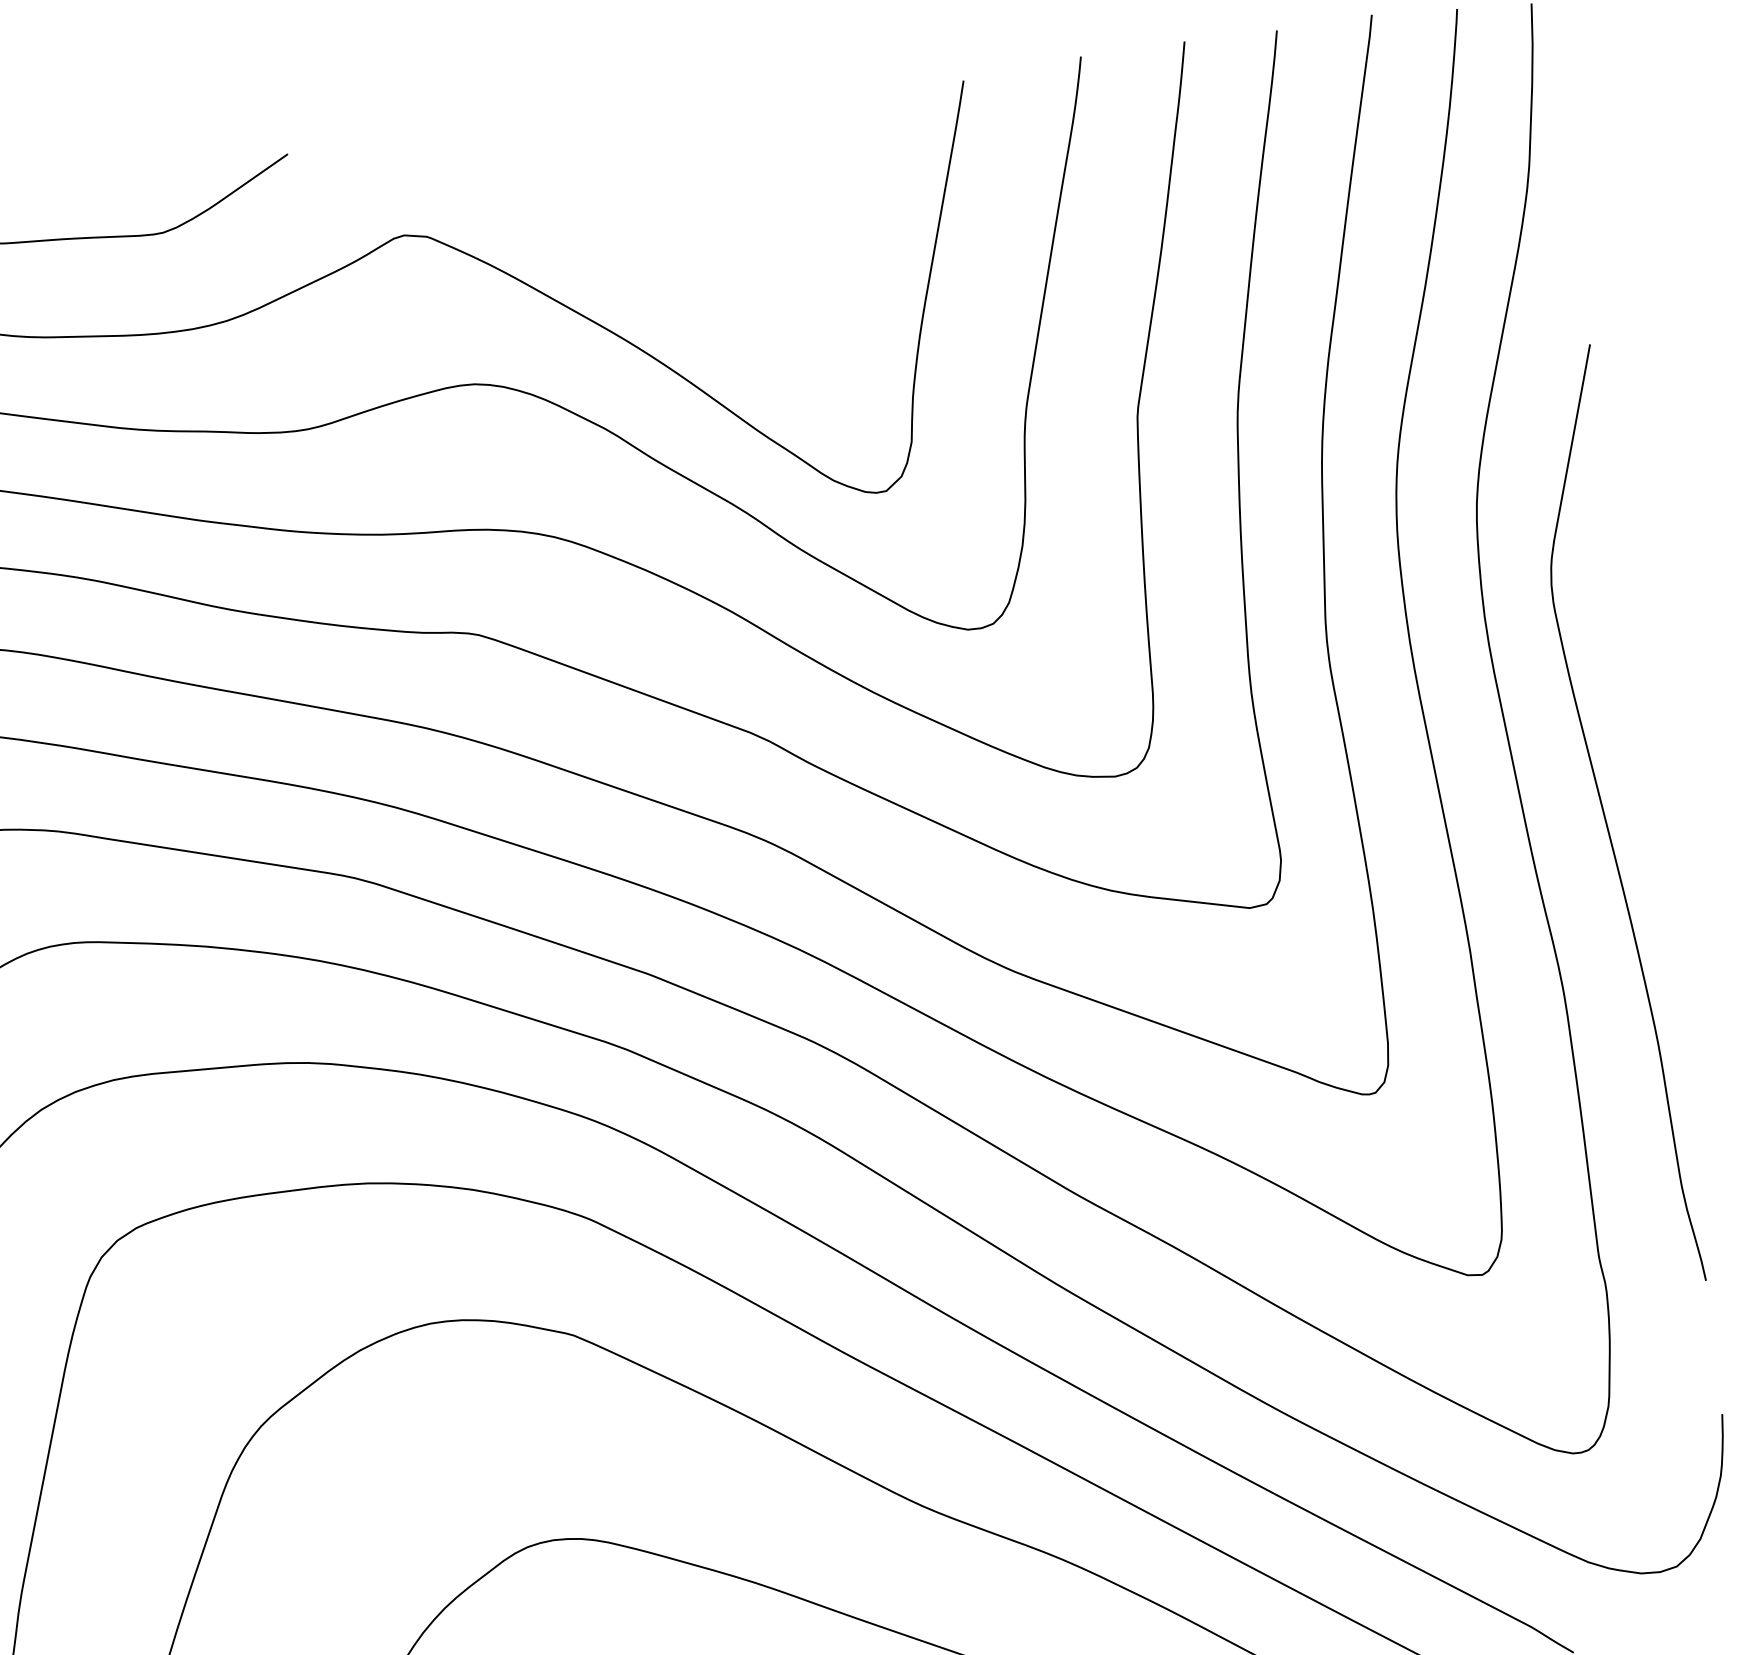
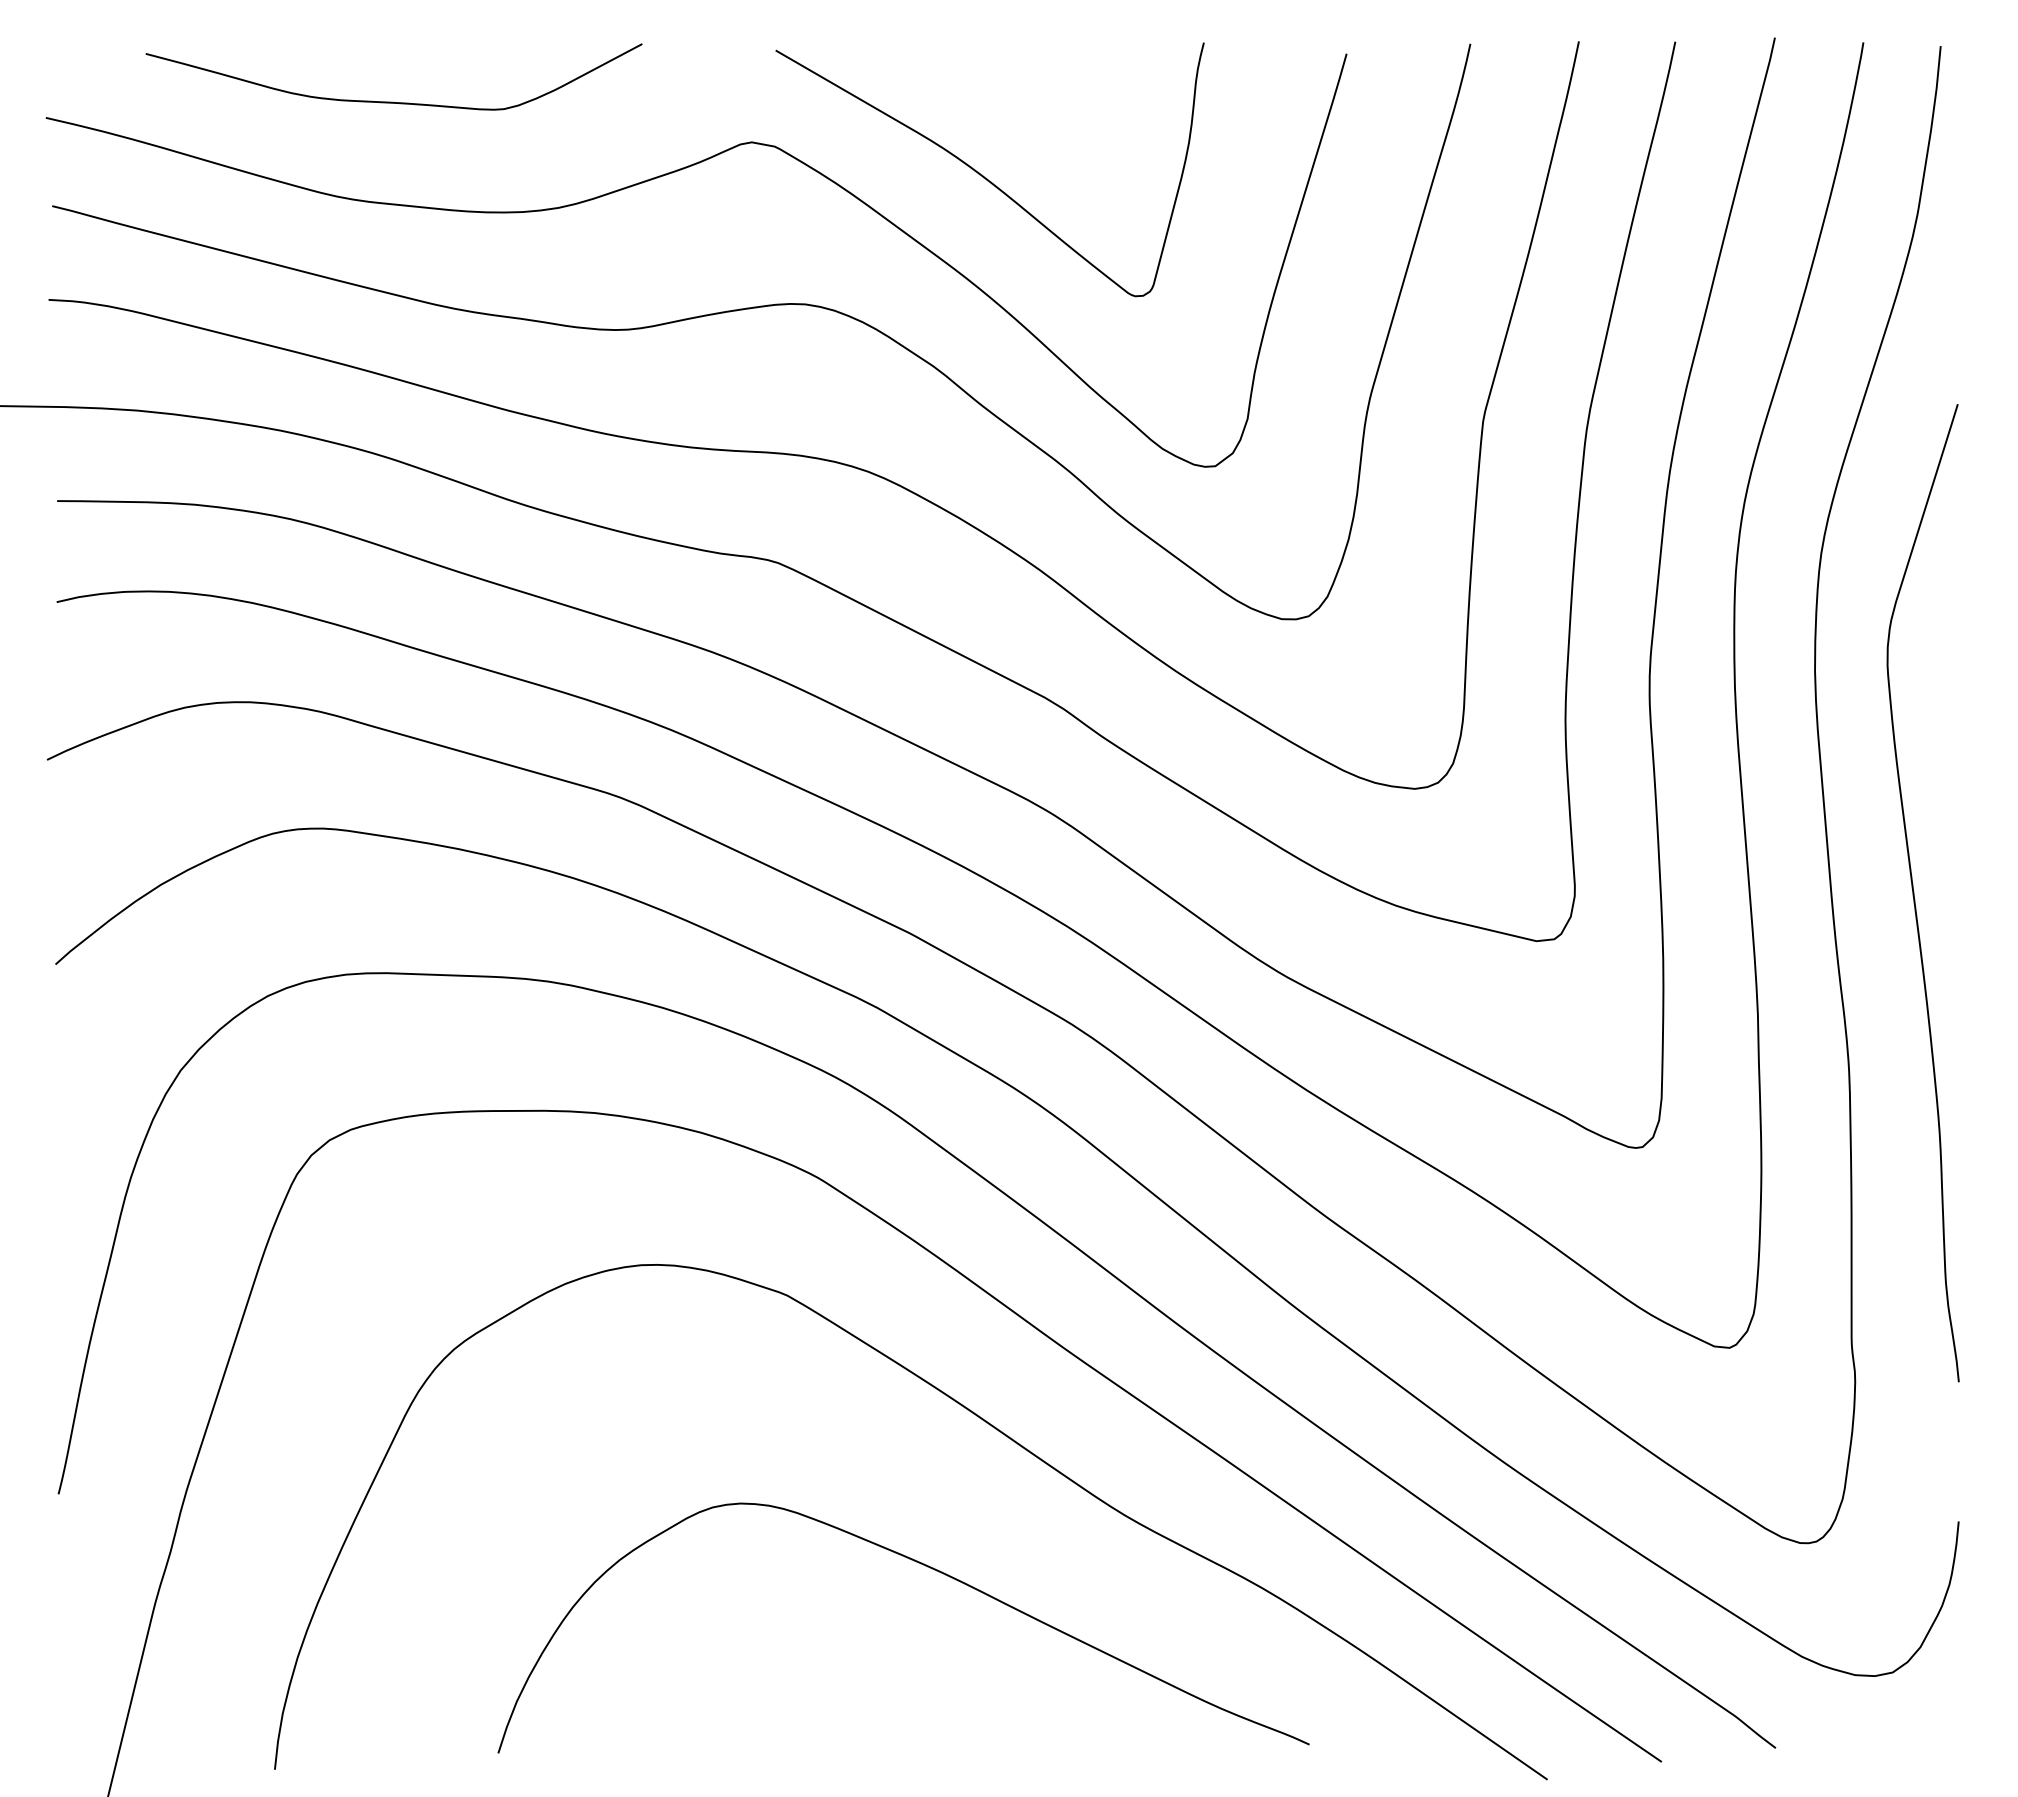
curve: (630, 239) -> (983, 175), added

